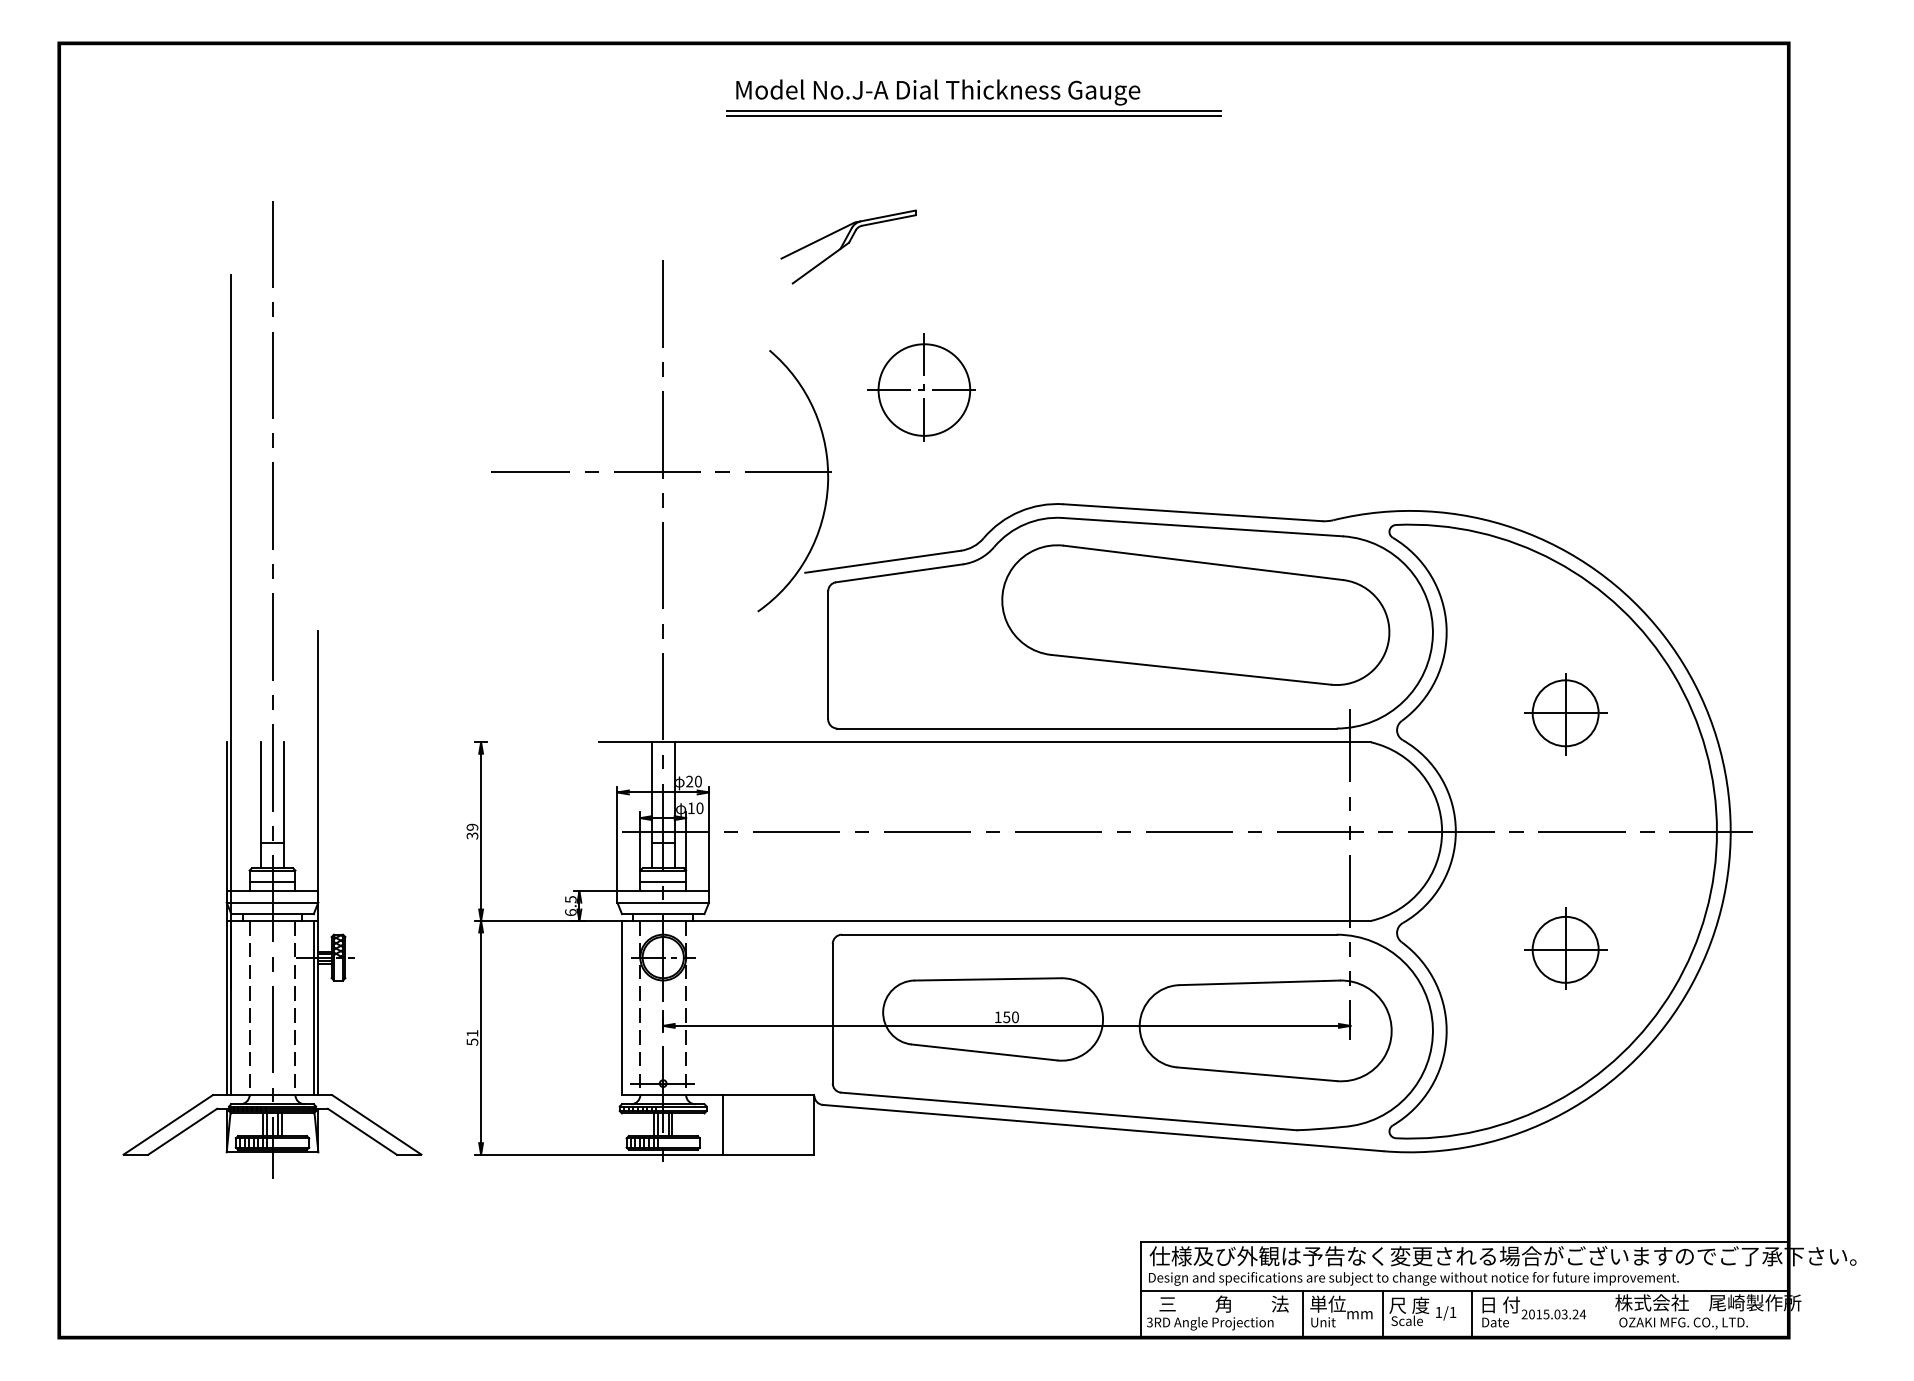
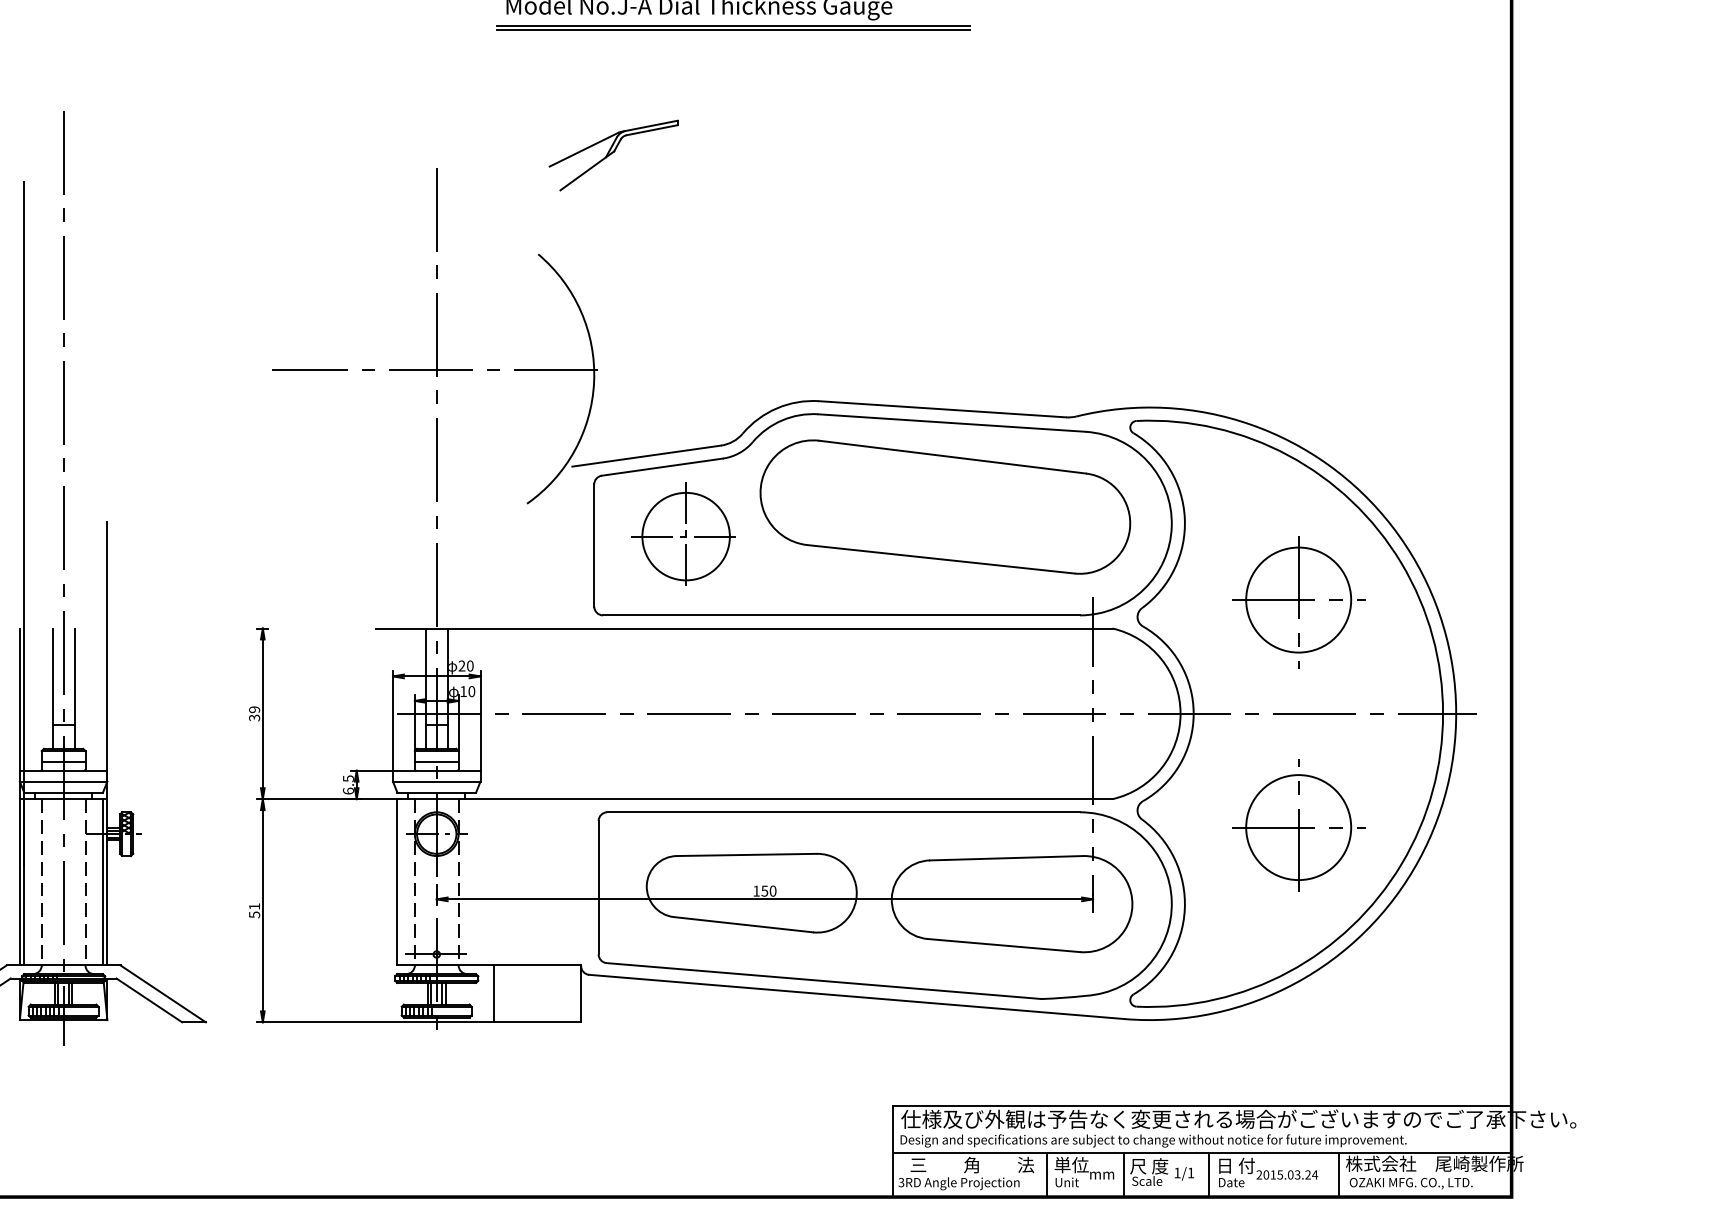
part: (921, 387) -> (683, 534), moved
part: (1565, 714) -> (1298, 601), size x1.67
part: (1565, 948) -> (1298, 825), size x1.67
line: (1608, 1313) -> (1339, 1174), added

